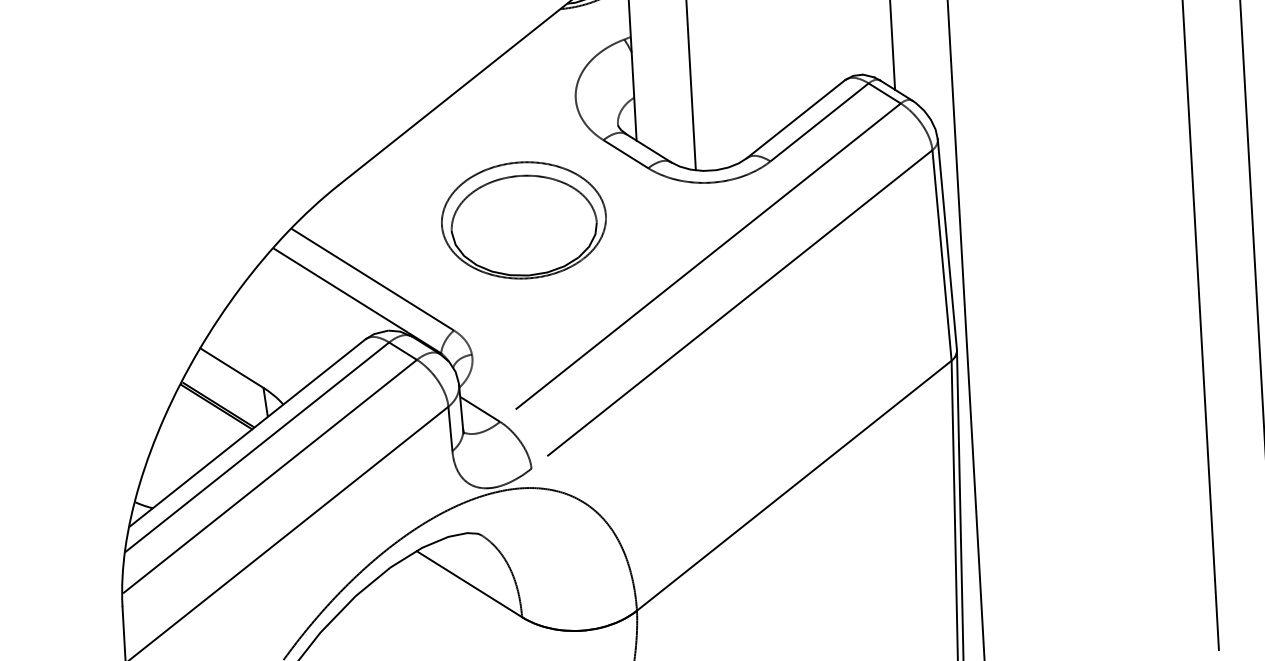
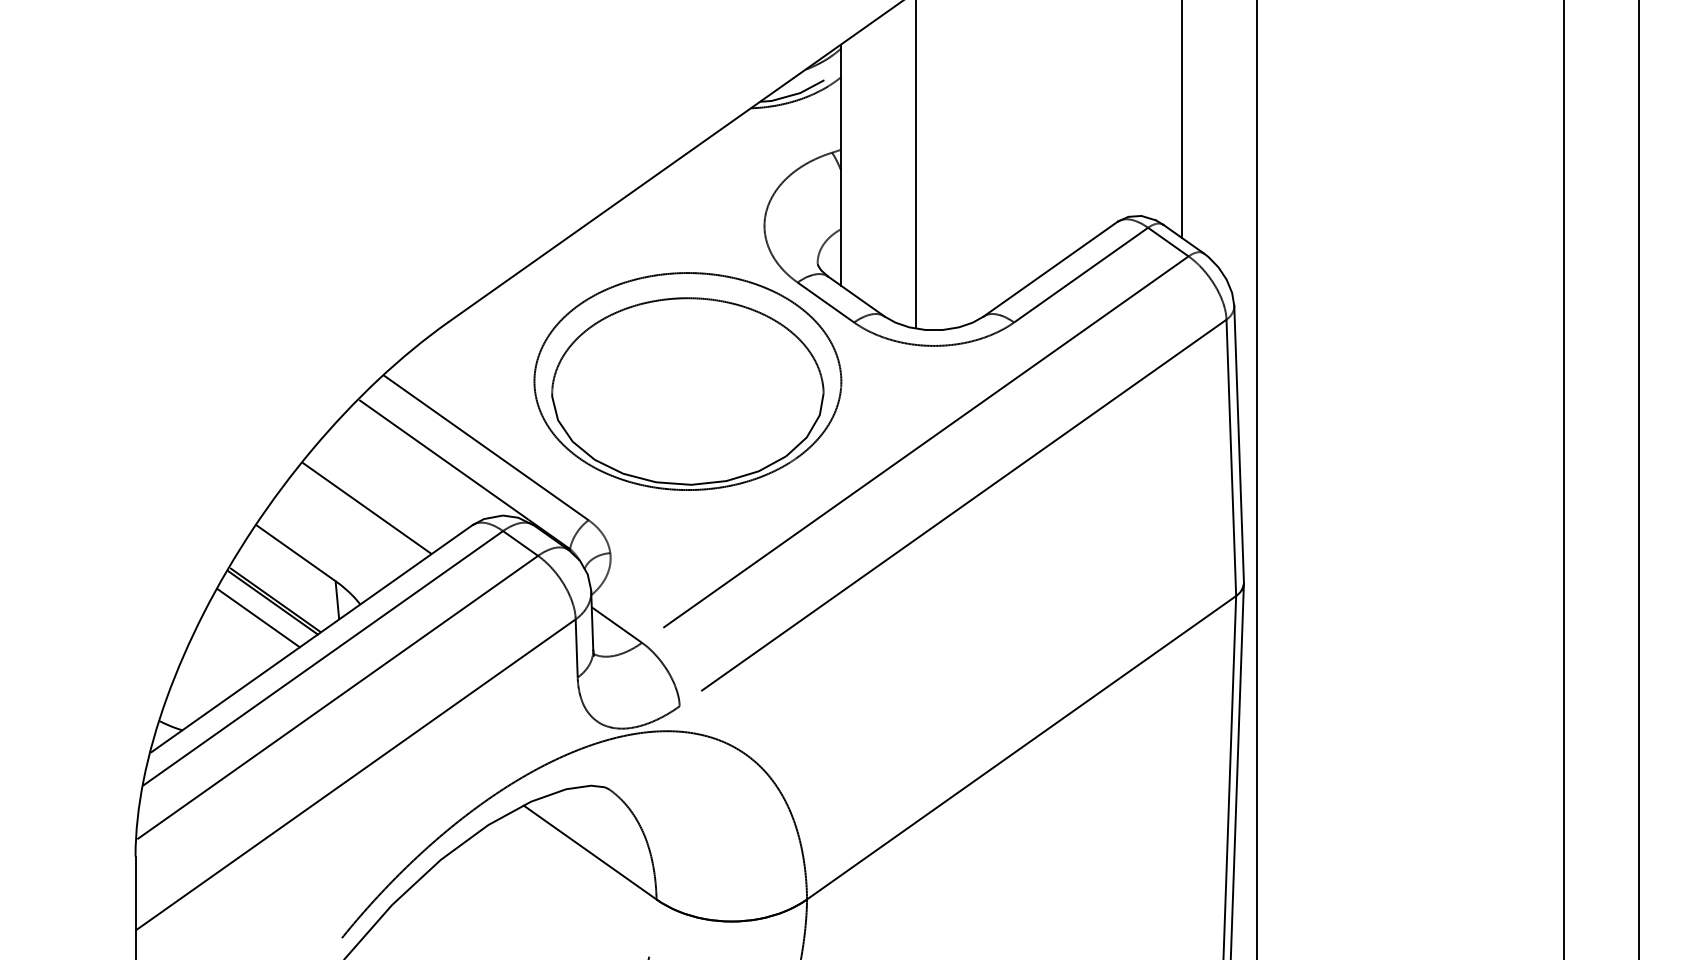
part: (523, 220) -> (687, 381), size x1.43
line: (283, 331) -> (366, 508), added
line: (206, 419) -> (258, 618), added

